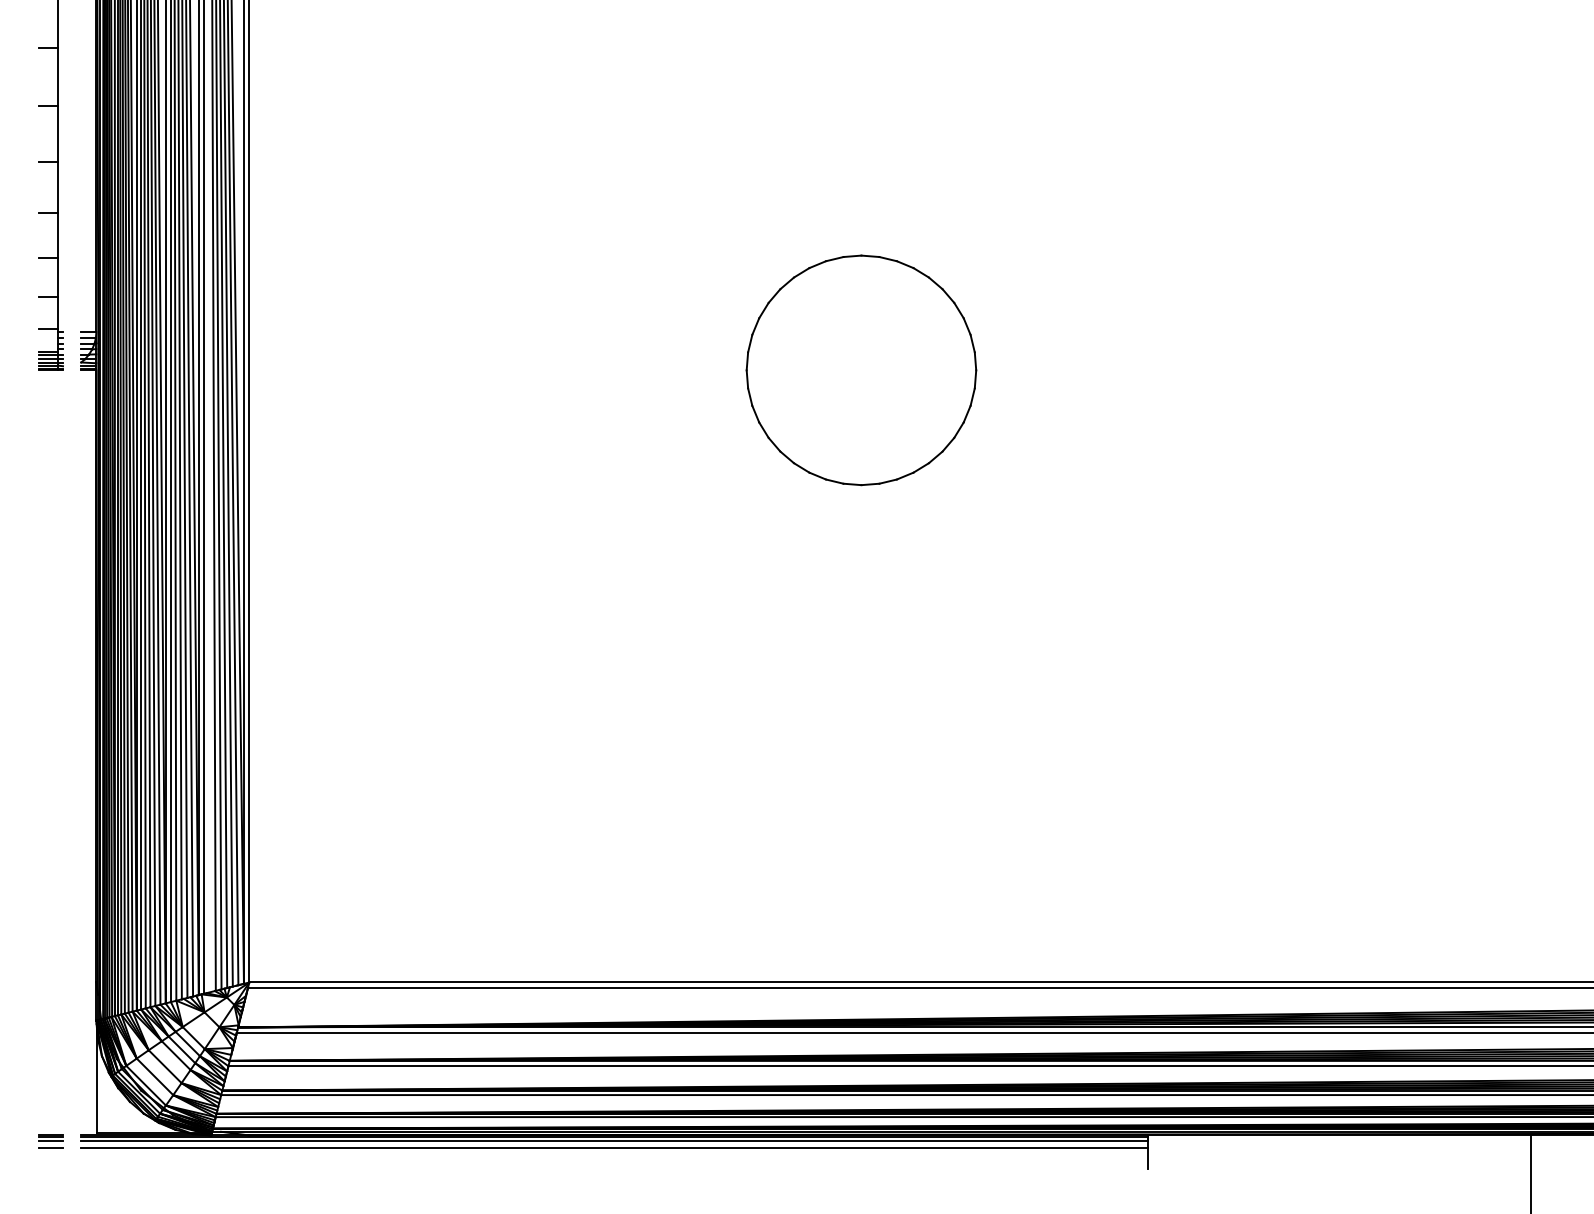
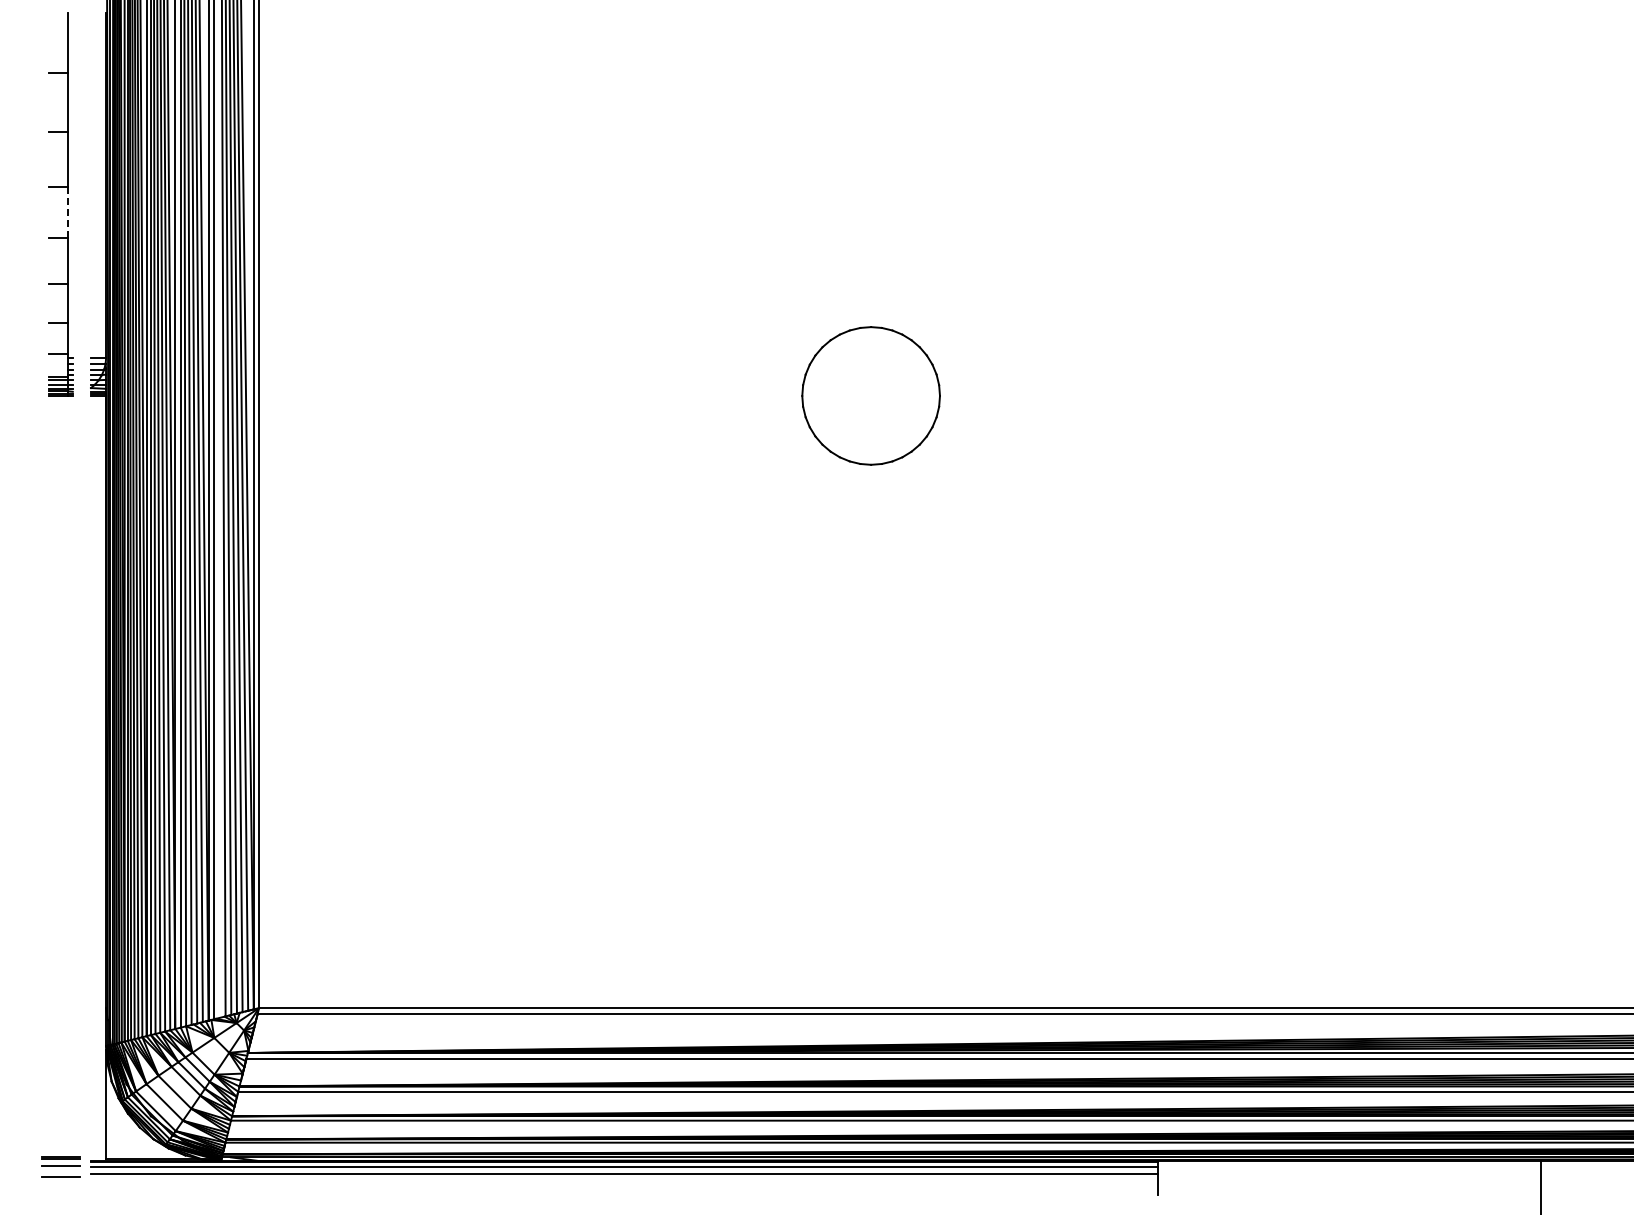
line: (57, 186) -> (67, 212), solid -> dashed
part: (860, 369) -> (870, 395), size x0.6
part: (50, 1141) -> (60, 1167), size x1.6

